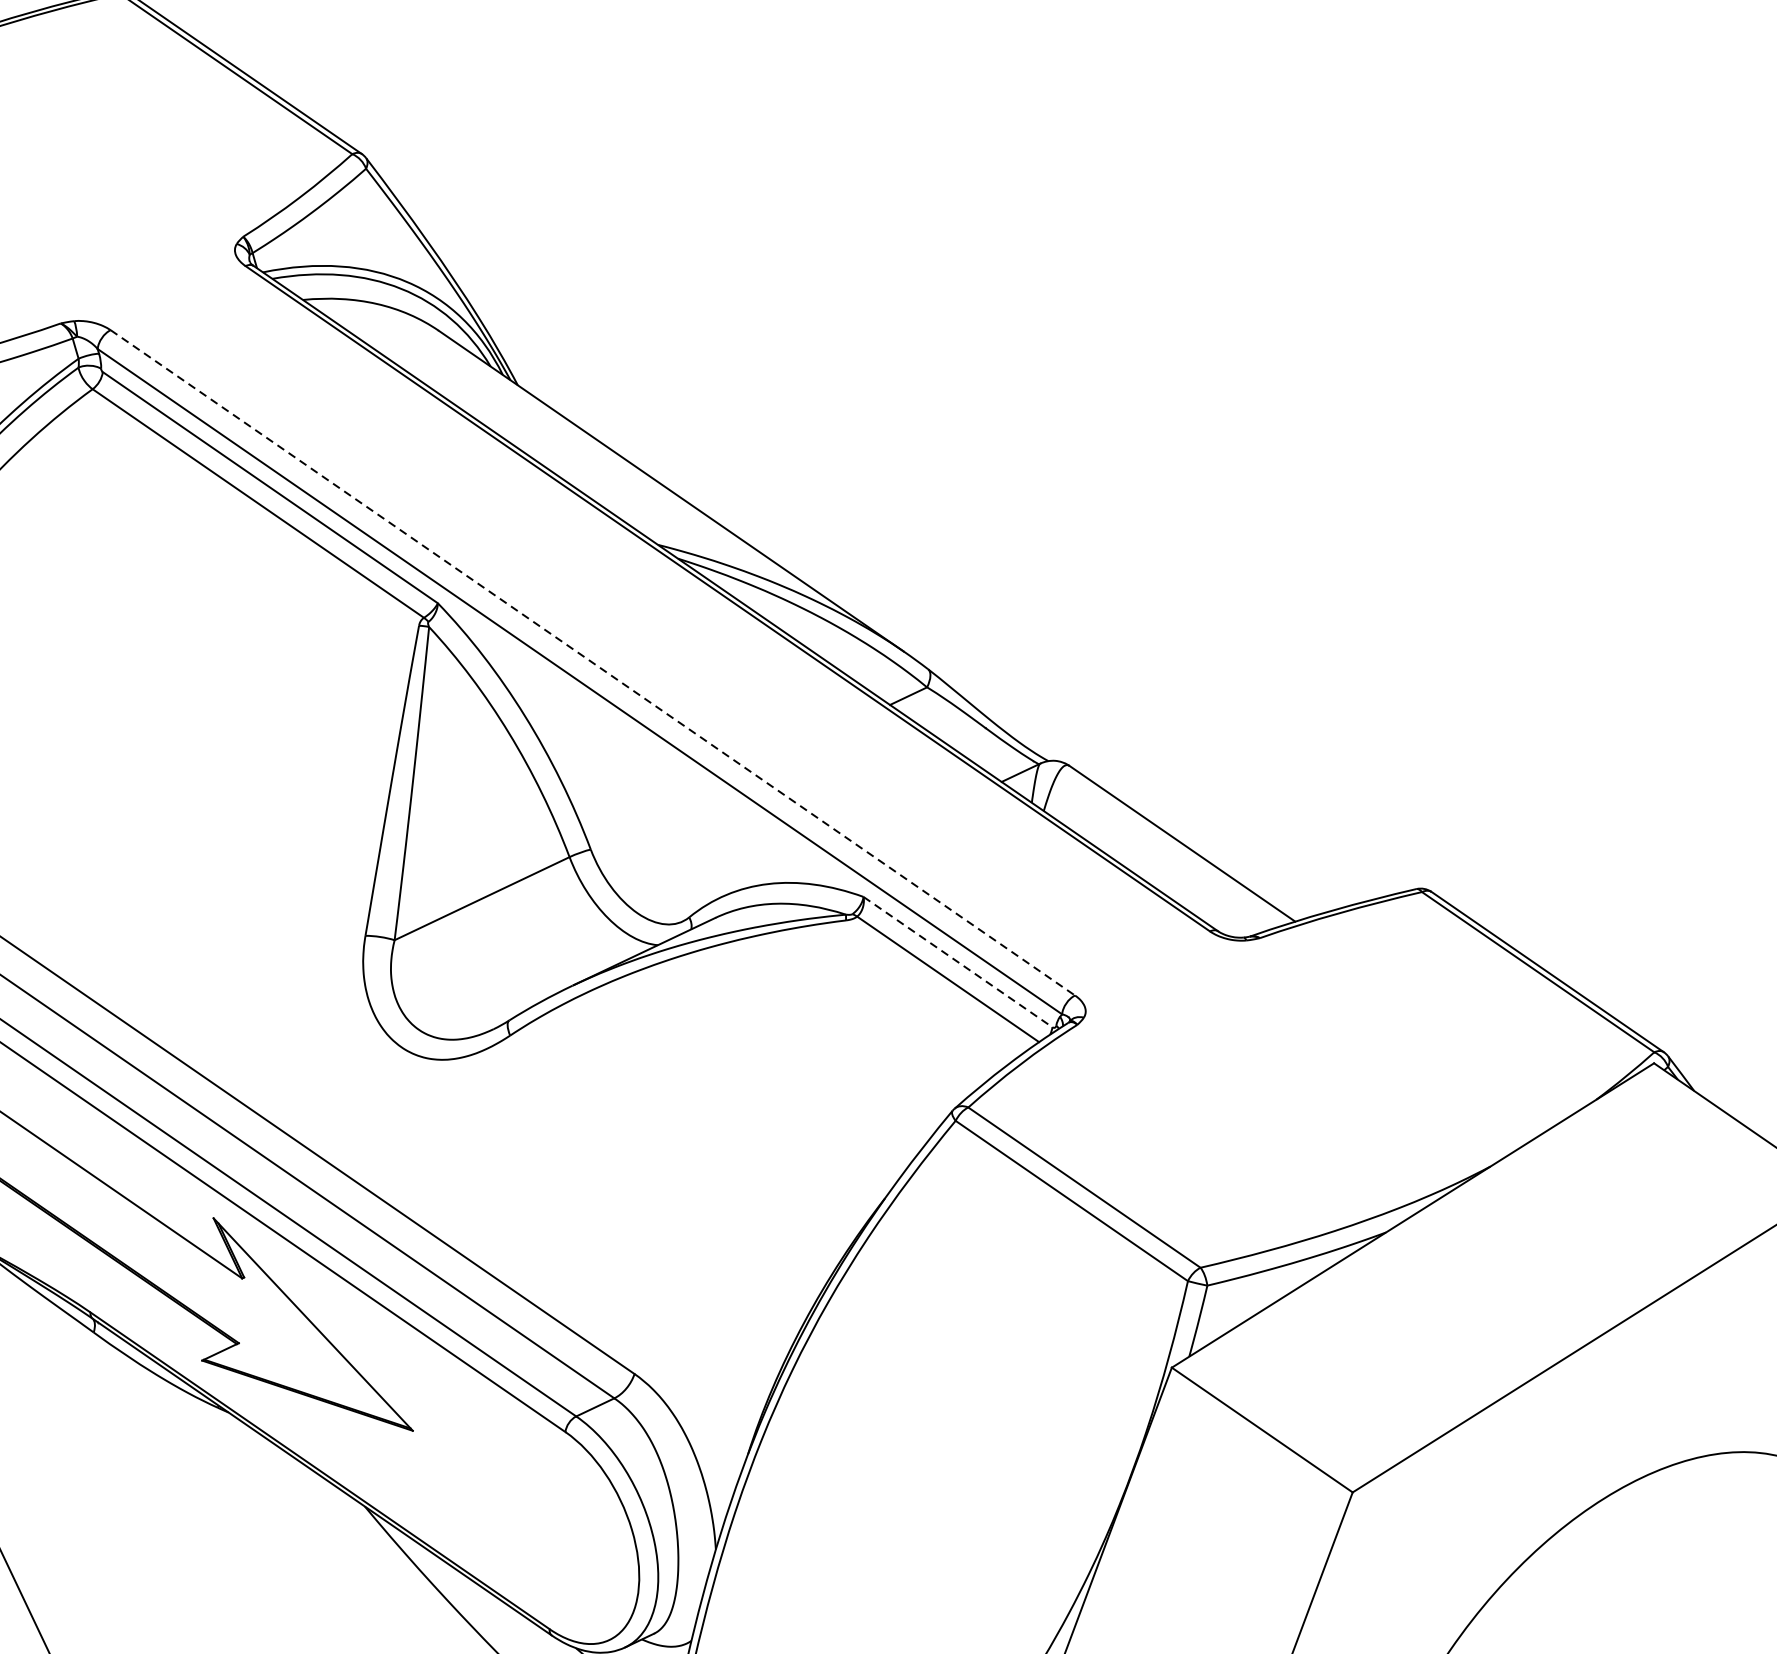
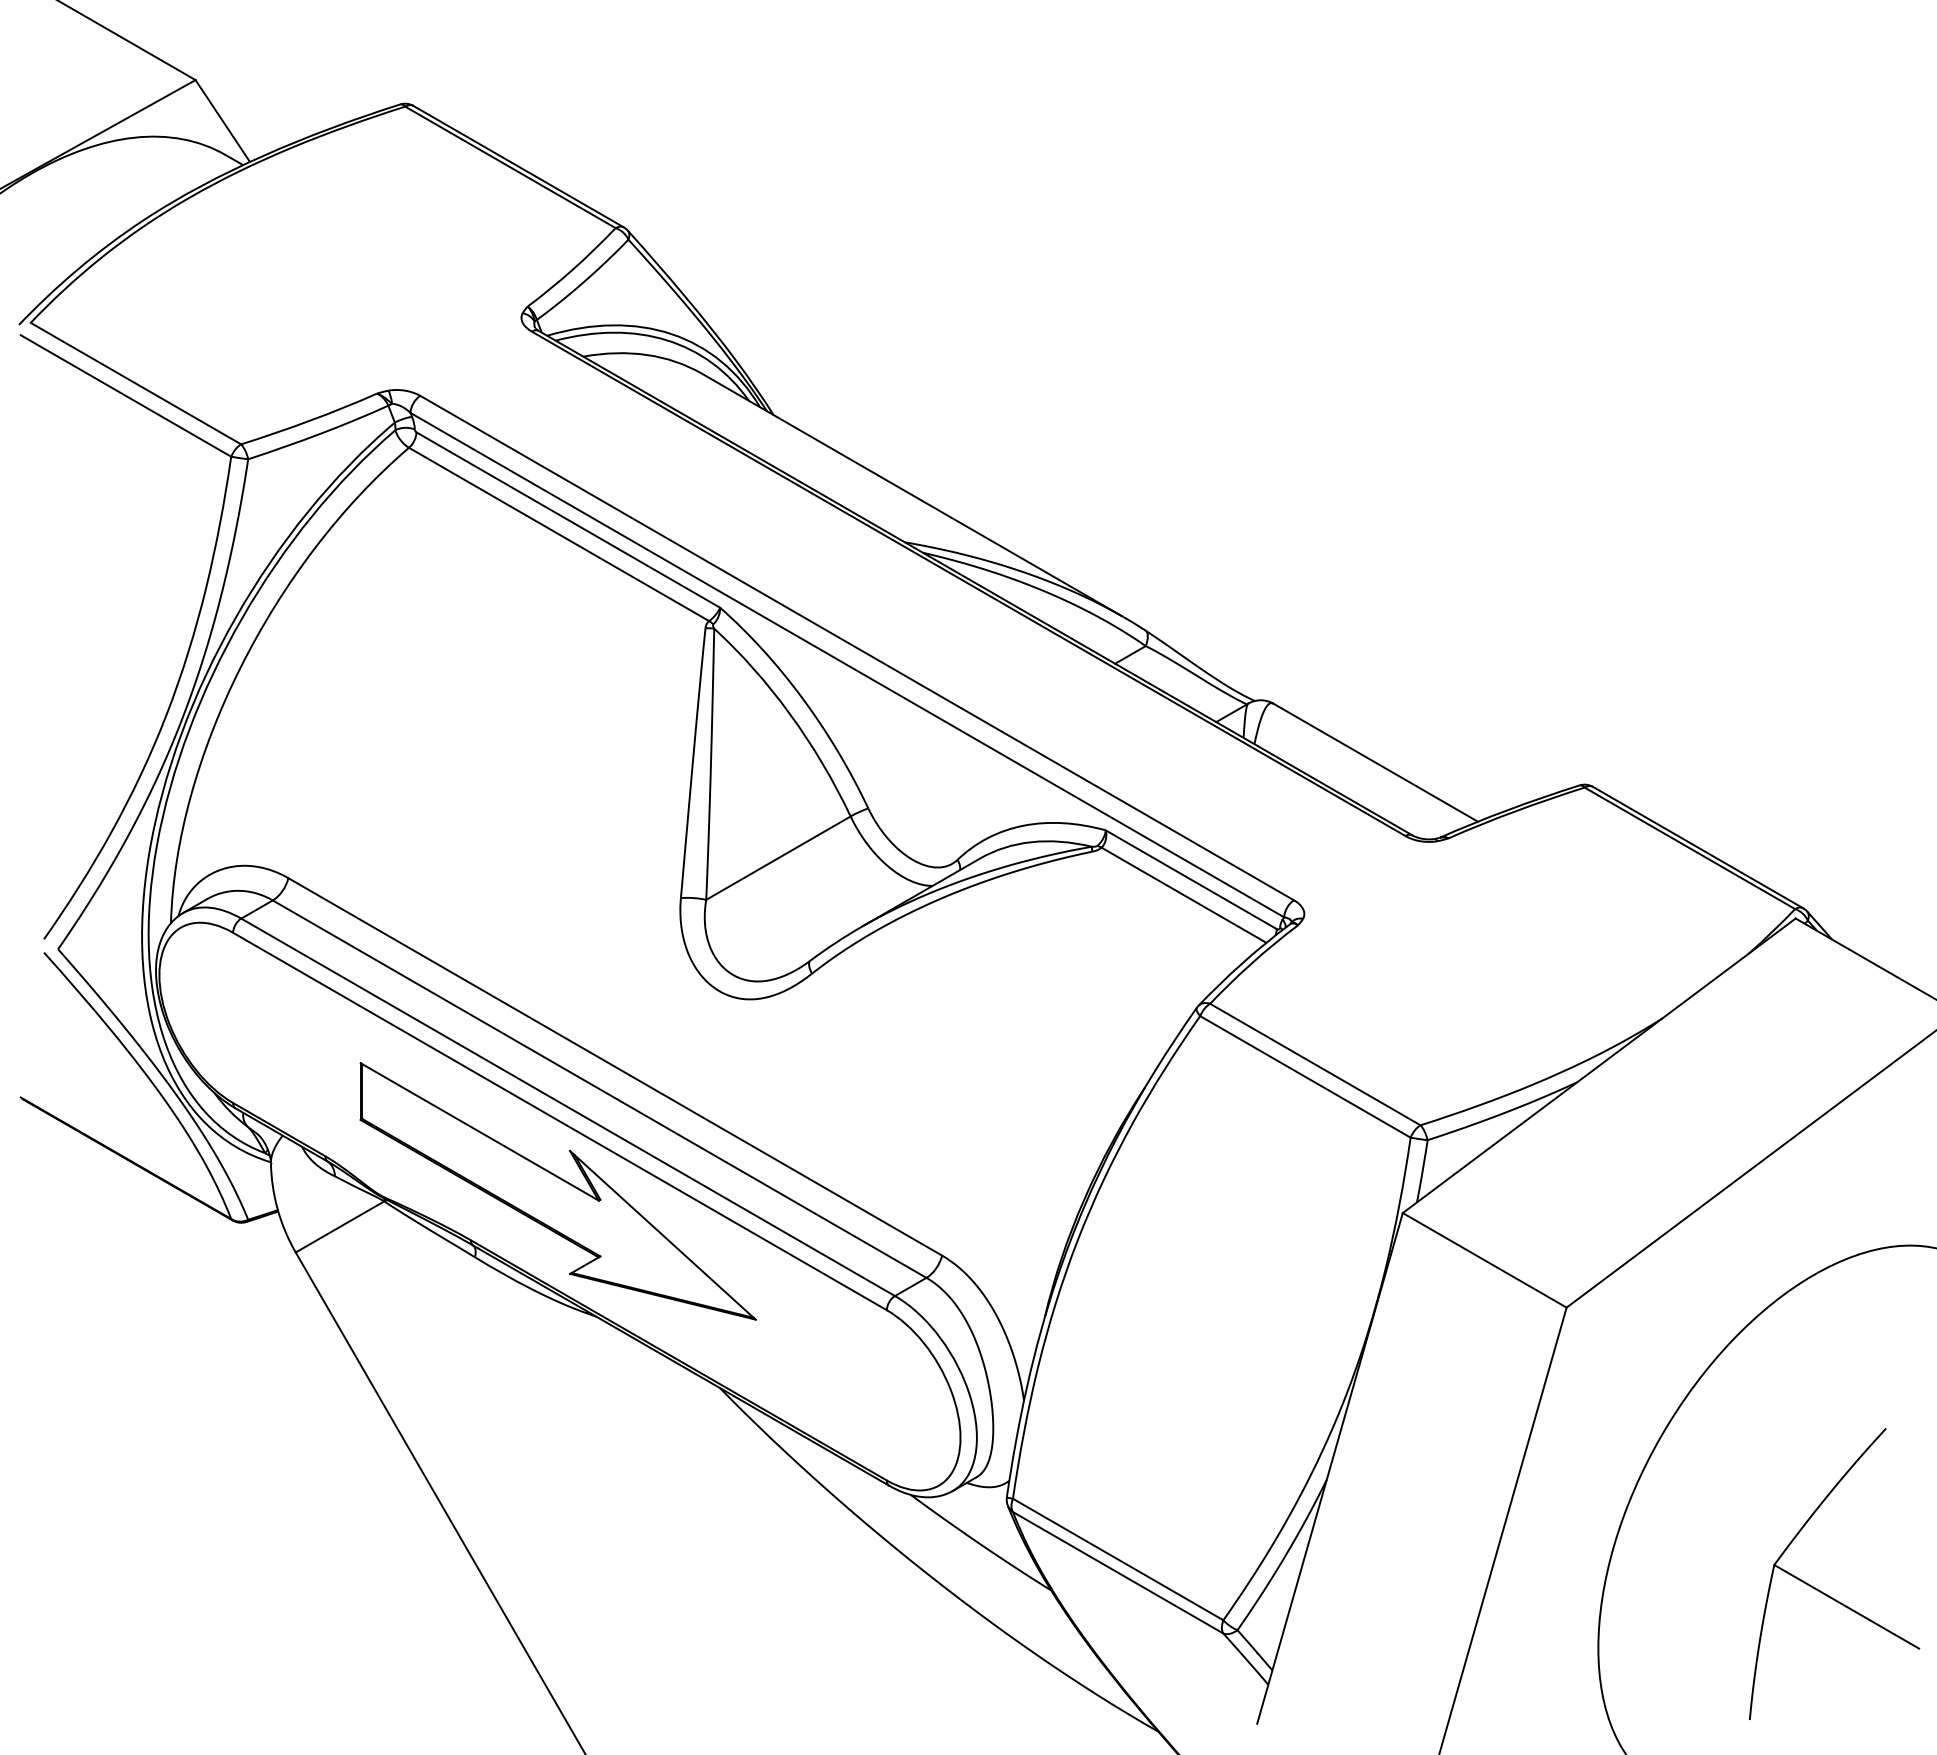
line: (593, 663) -> (857, 648), dashed -> solid
line: (958, 961) -> (1191, 879), dashed -> solid

